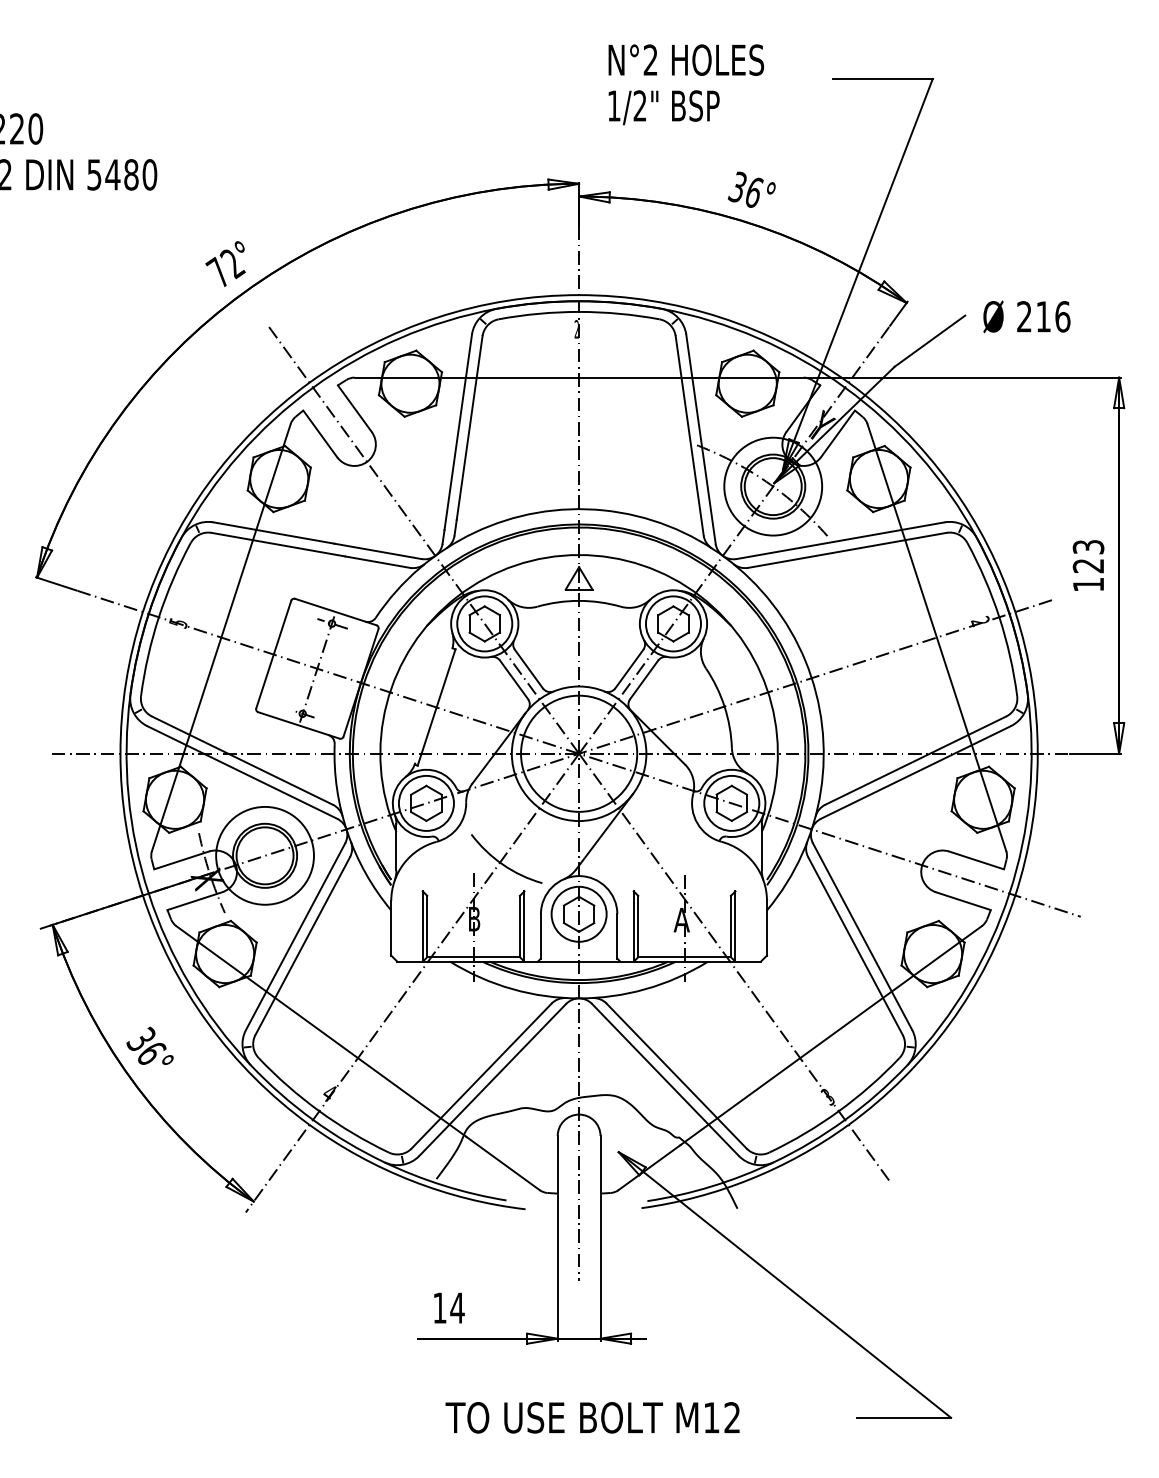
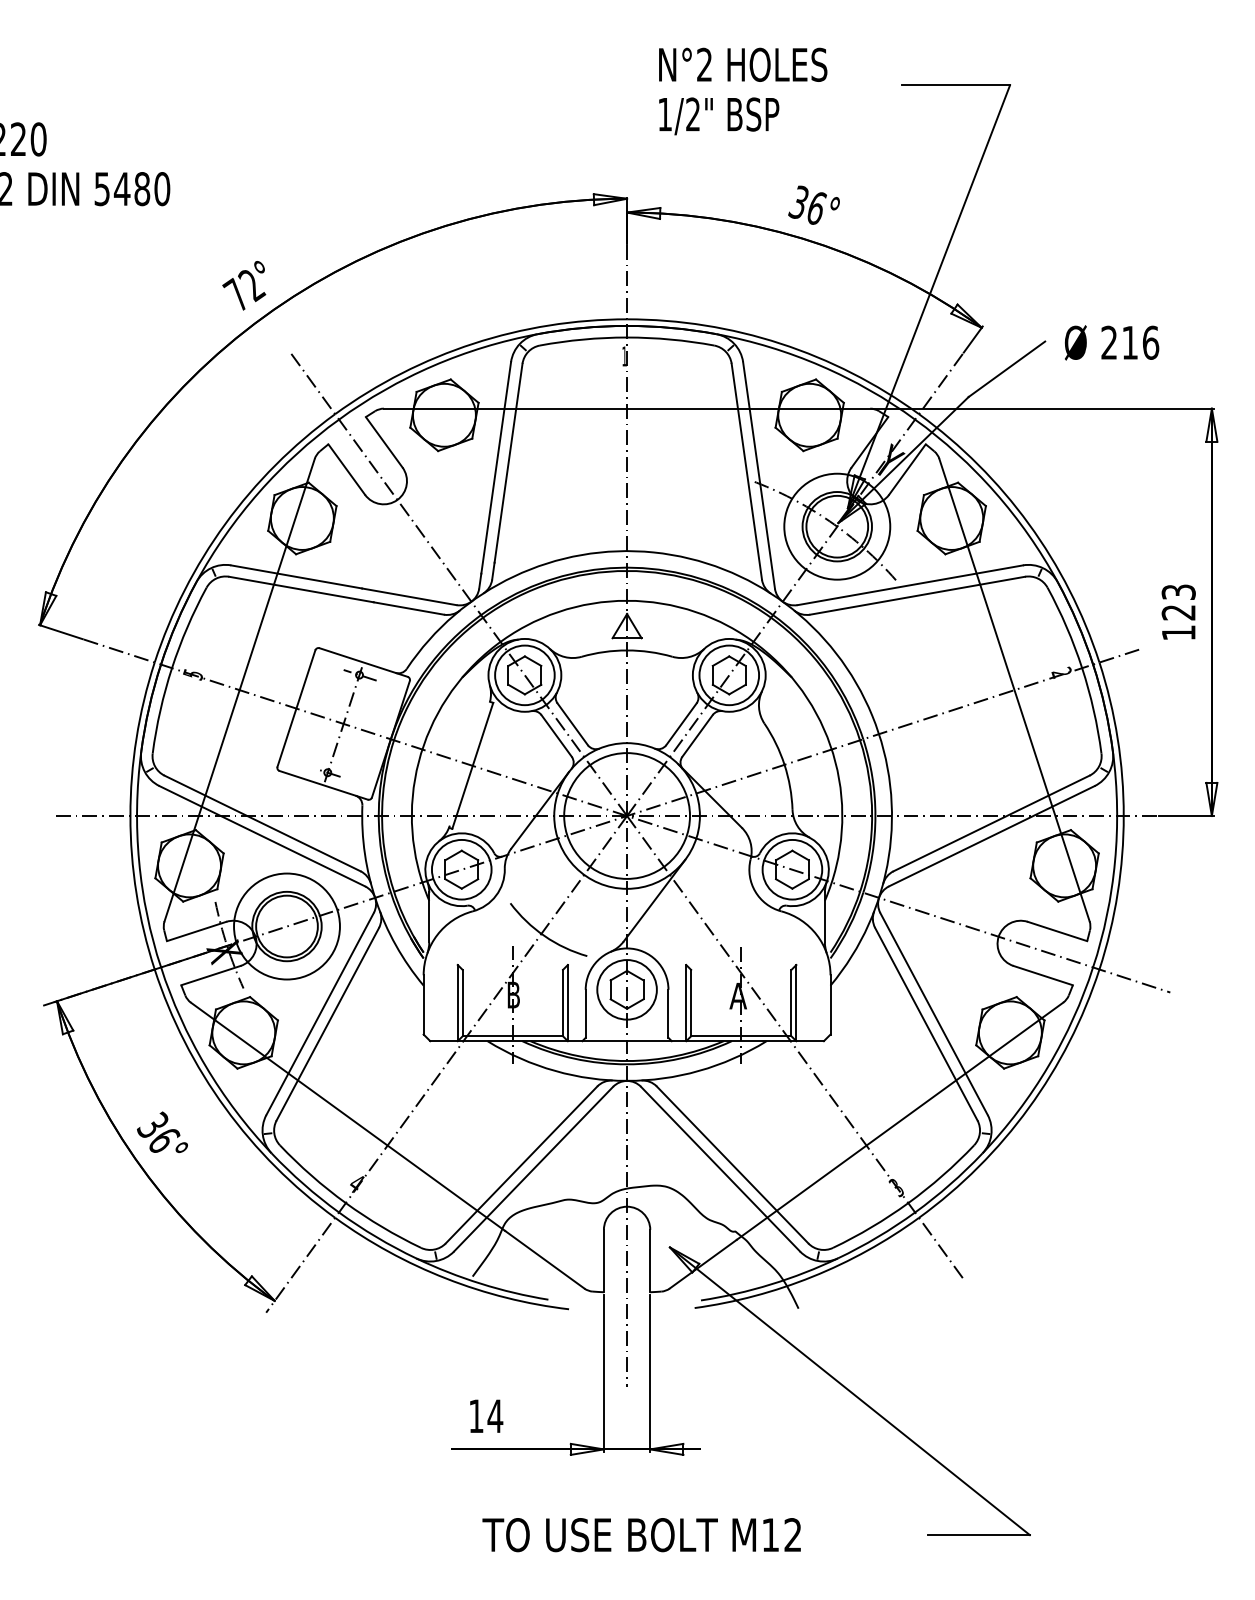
text: (576, 329) -> (624, 356), 2 -> 1

